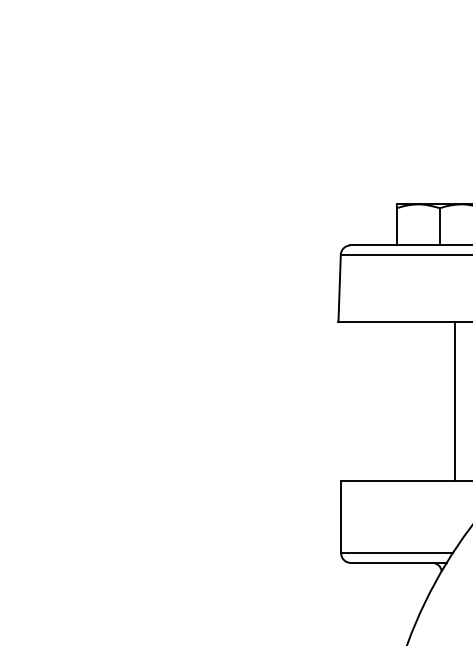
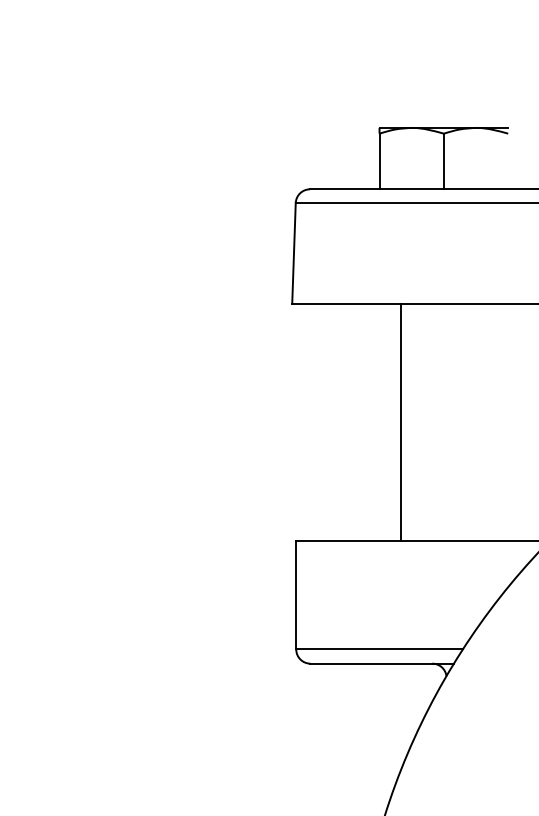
line: (455, 401) -> (401, 422), moved

